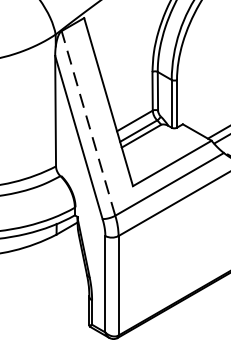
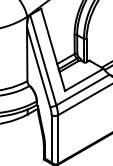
line: (88, 121) -> (43, 59), dashed -> solid

